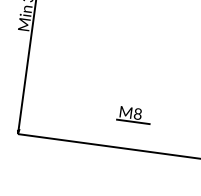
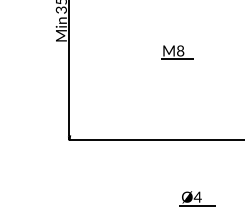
part: (134, 115) -> (177, 52), moved

